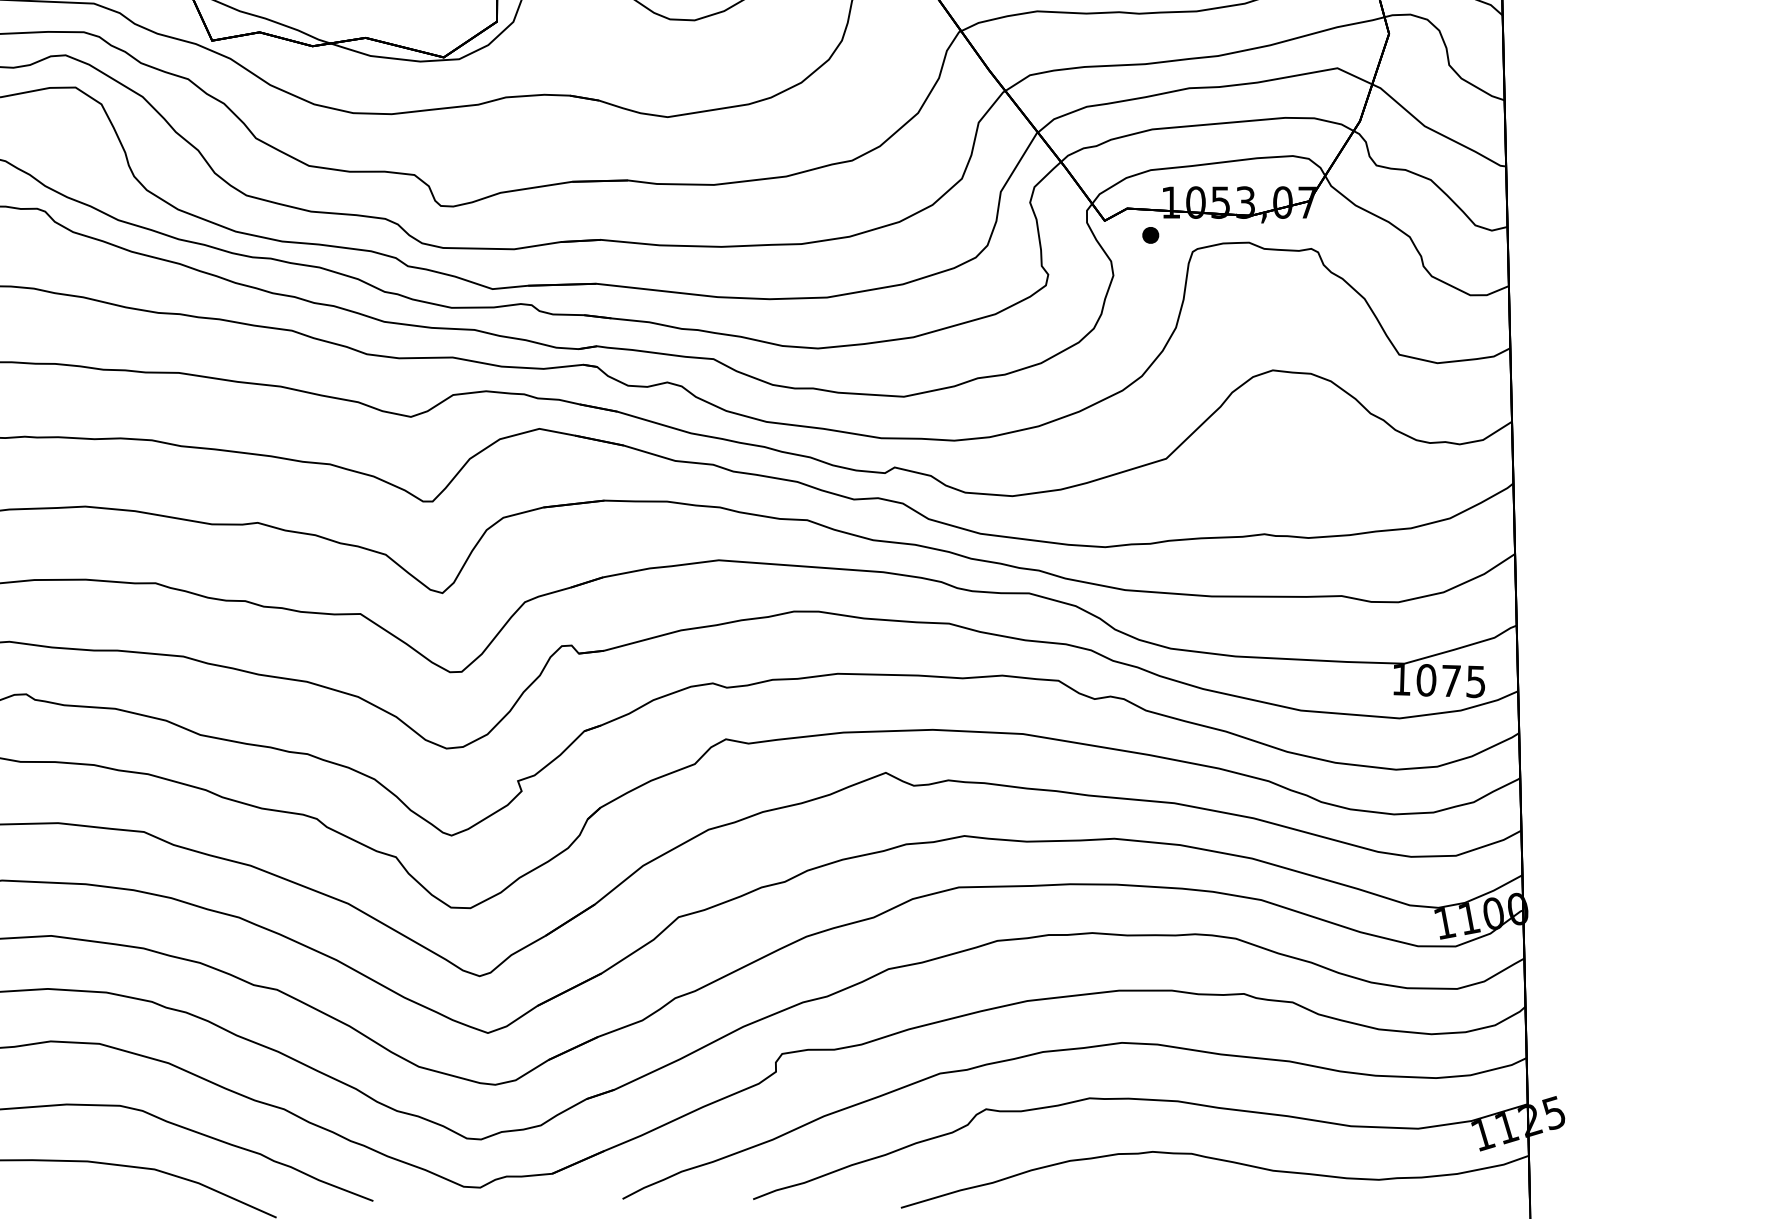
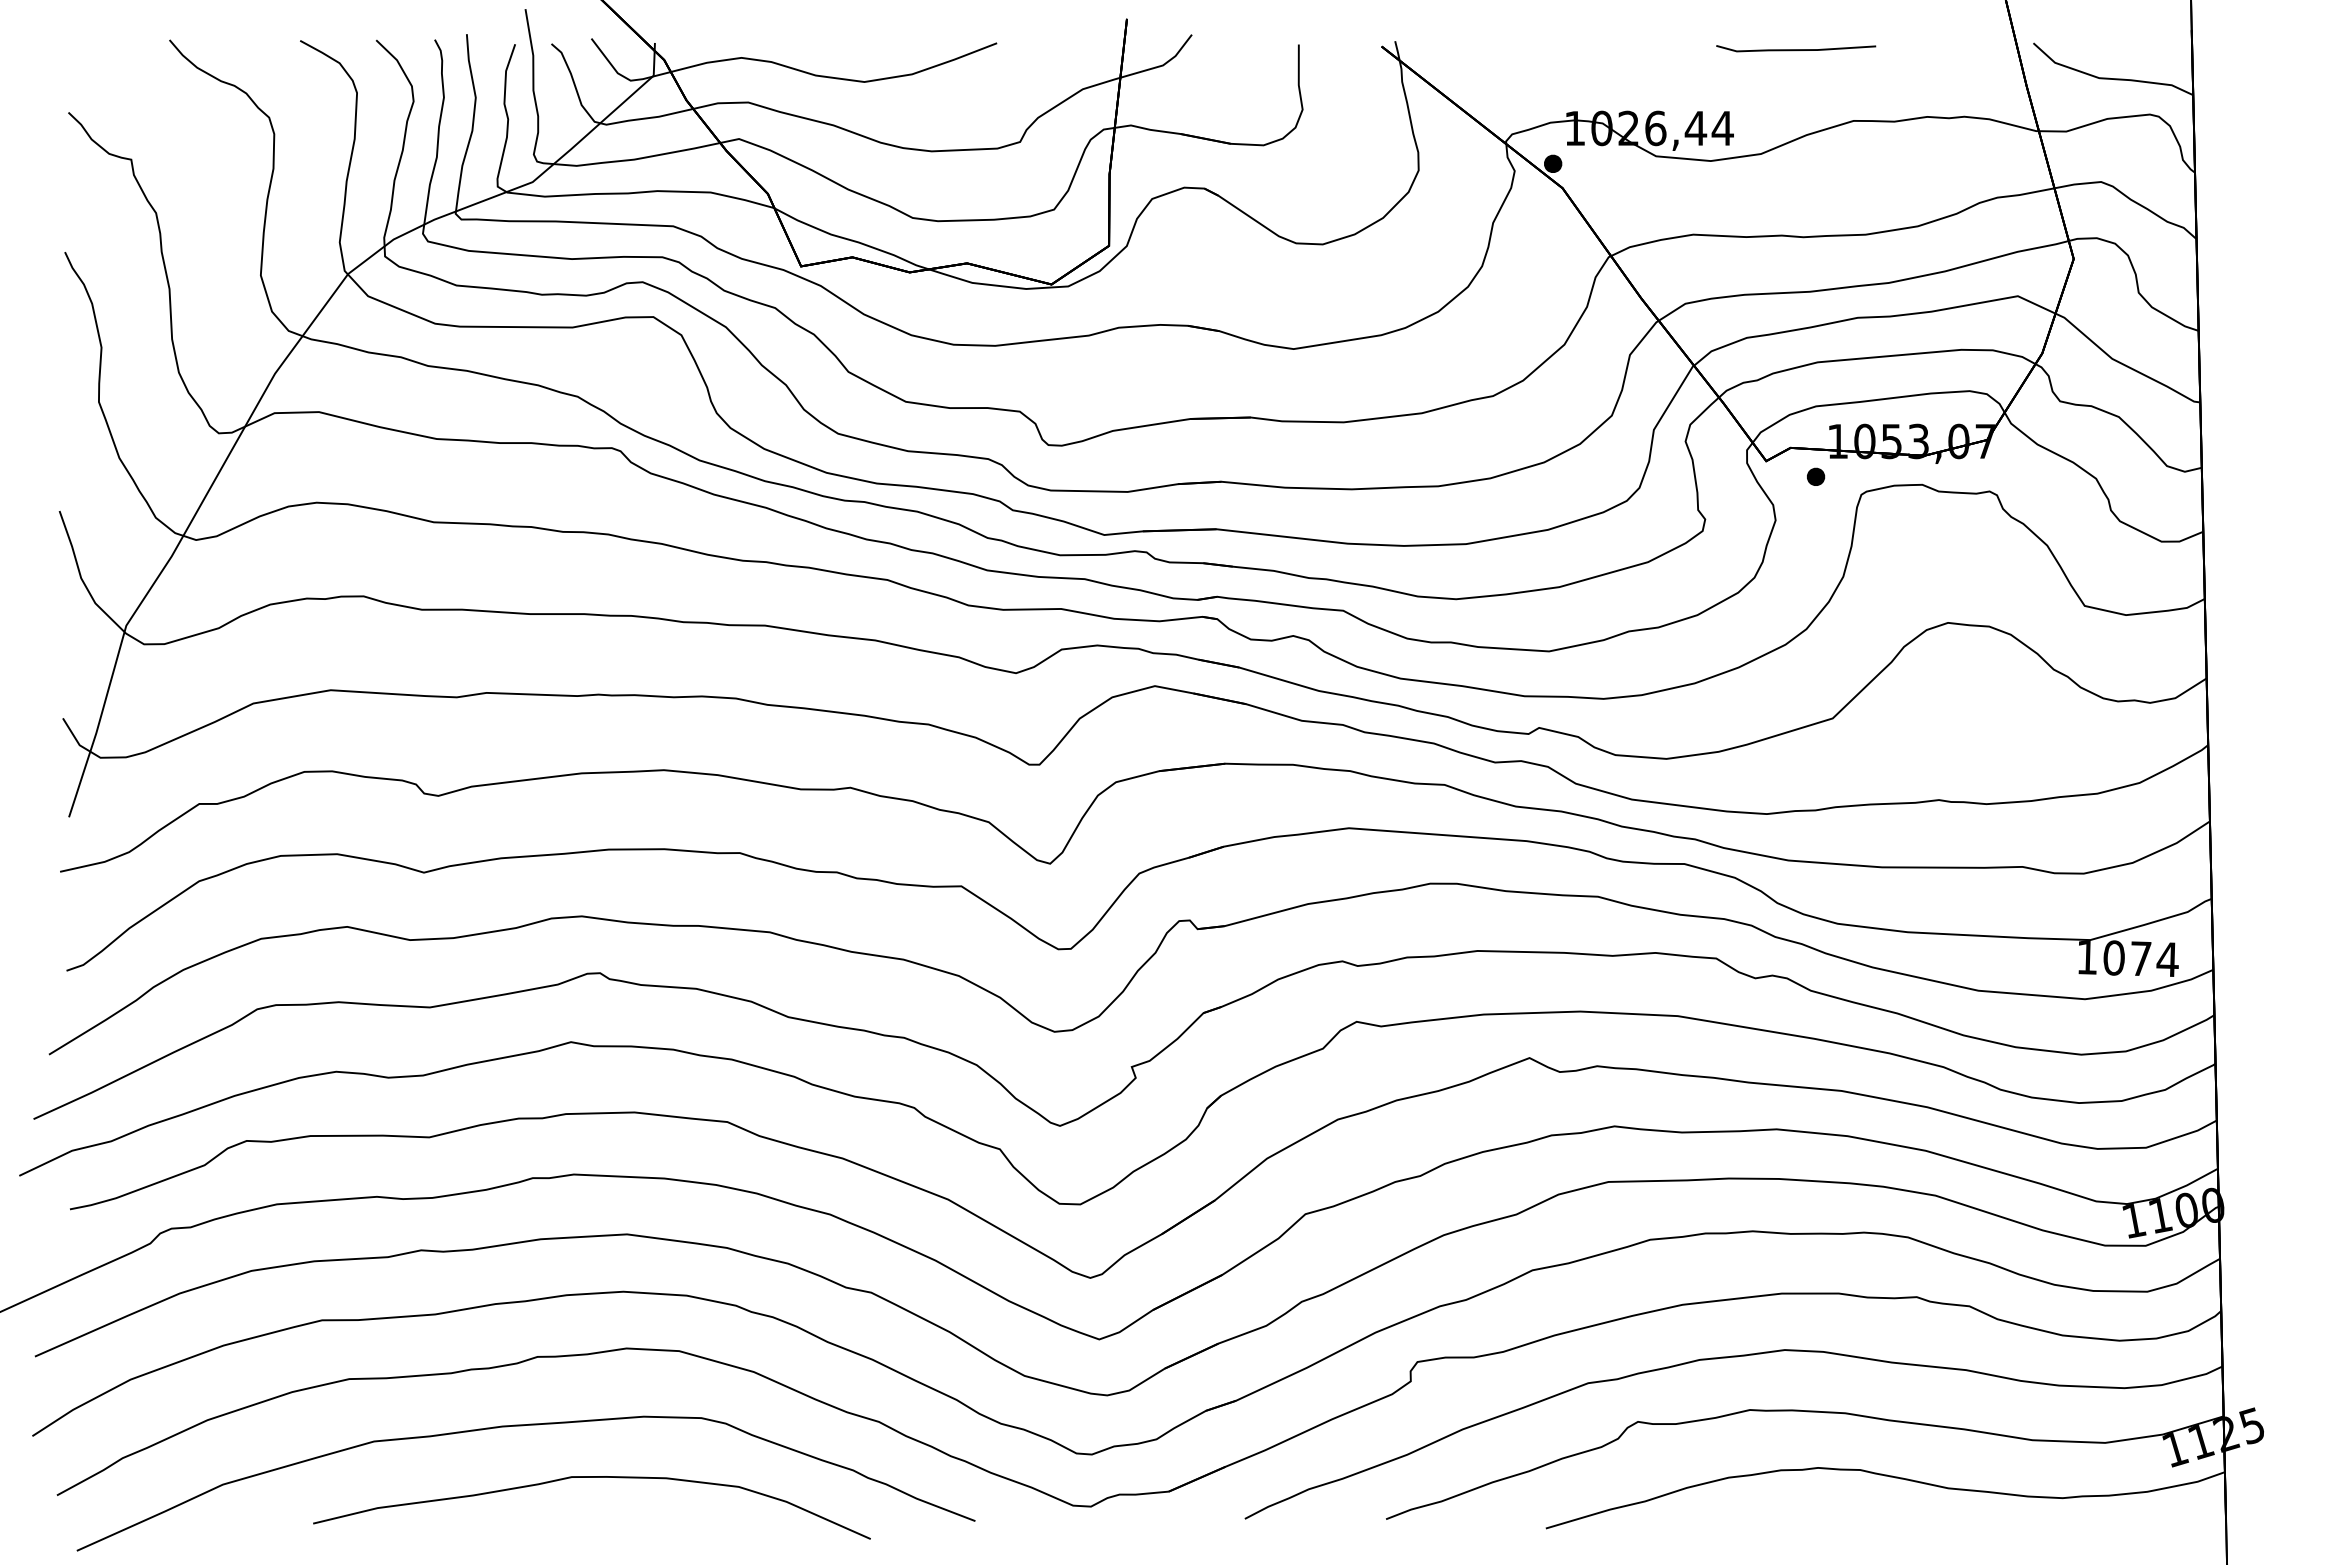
text: (1475, 681) -> (2167, 959), 1075 -> 1074

